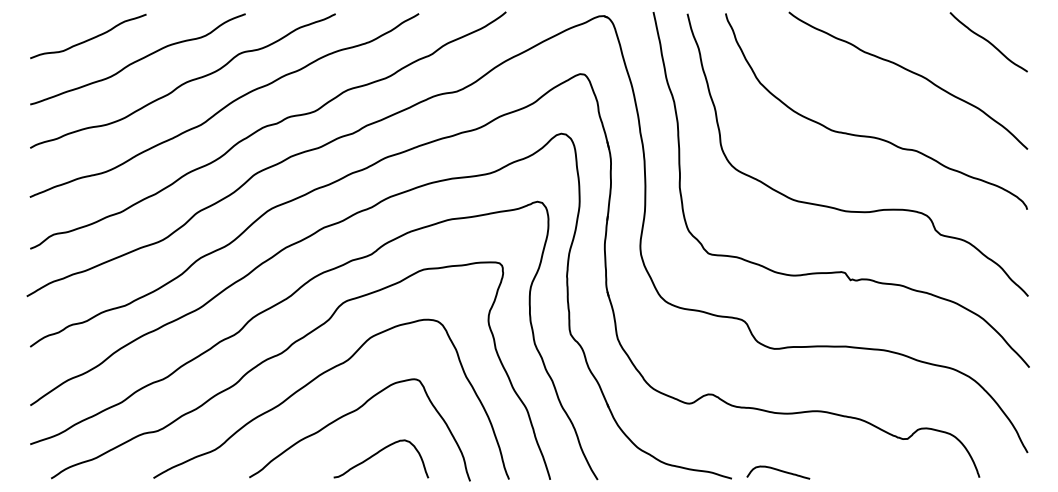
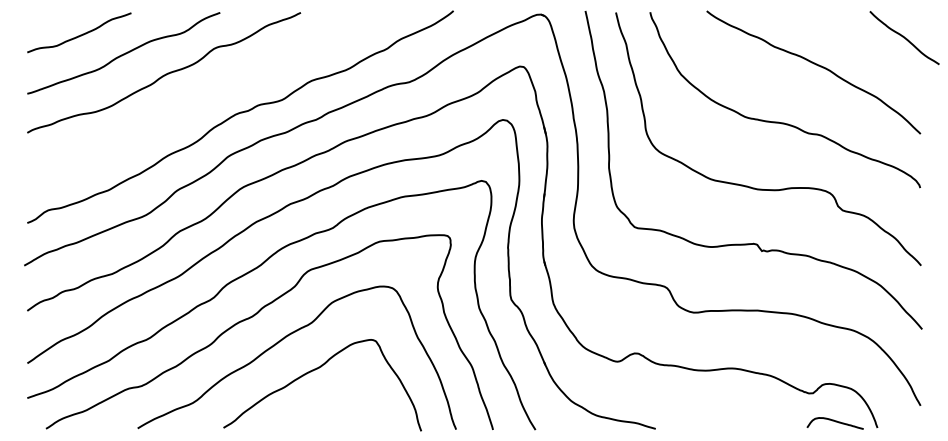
curve: (988, 42) -> (904, 38), moved
curve: (225, 105) -> (202, 94), removed
curve: (378, 453) -> (339, 406), removed
curve: (779, 471) -> (836, 422), moved

